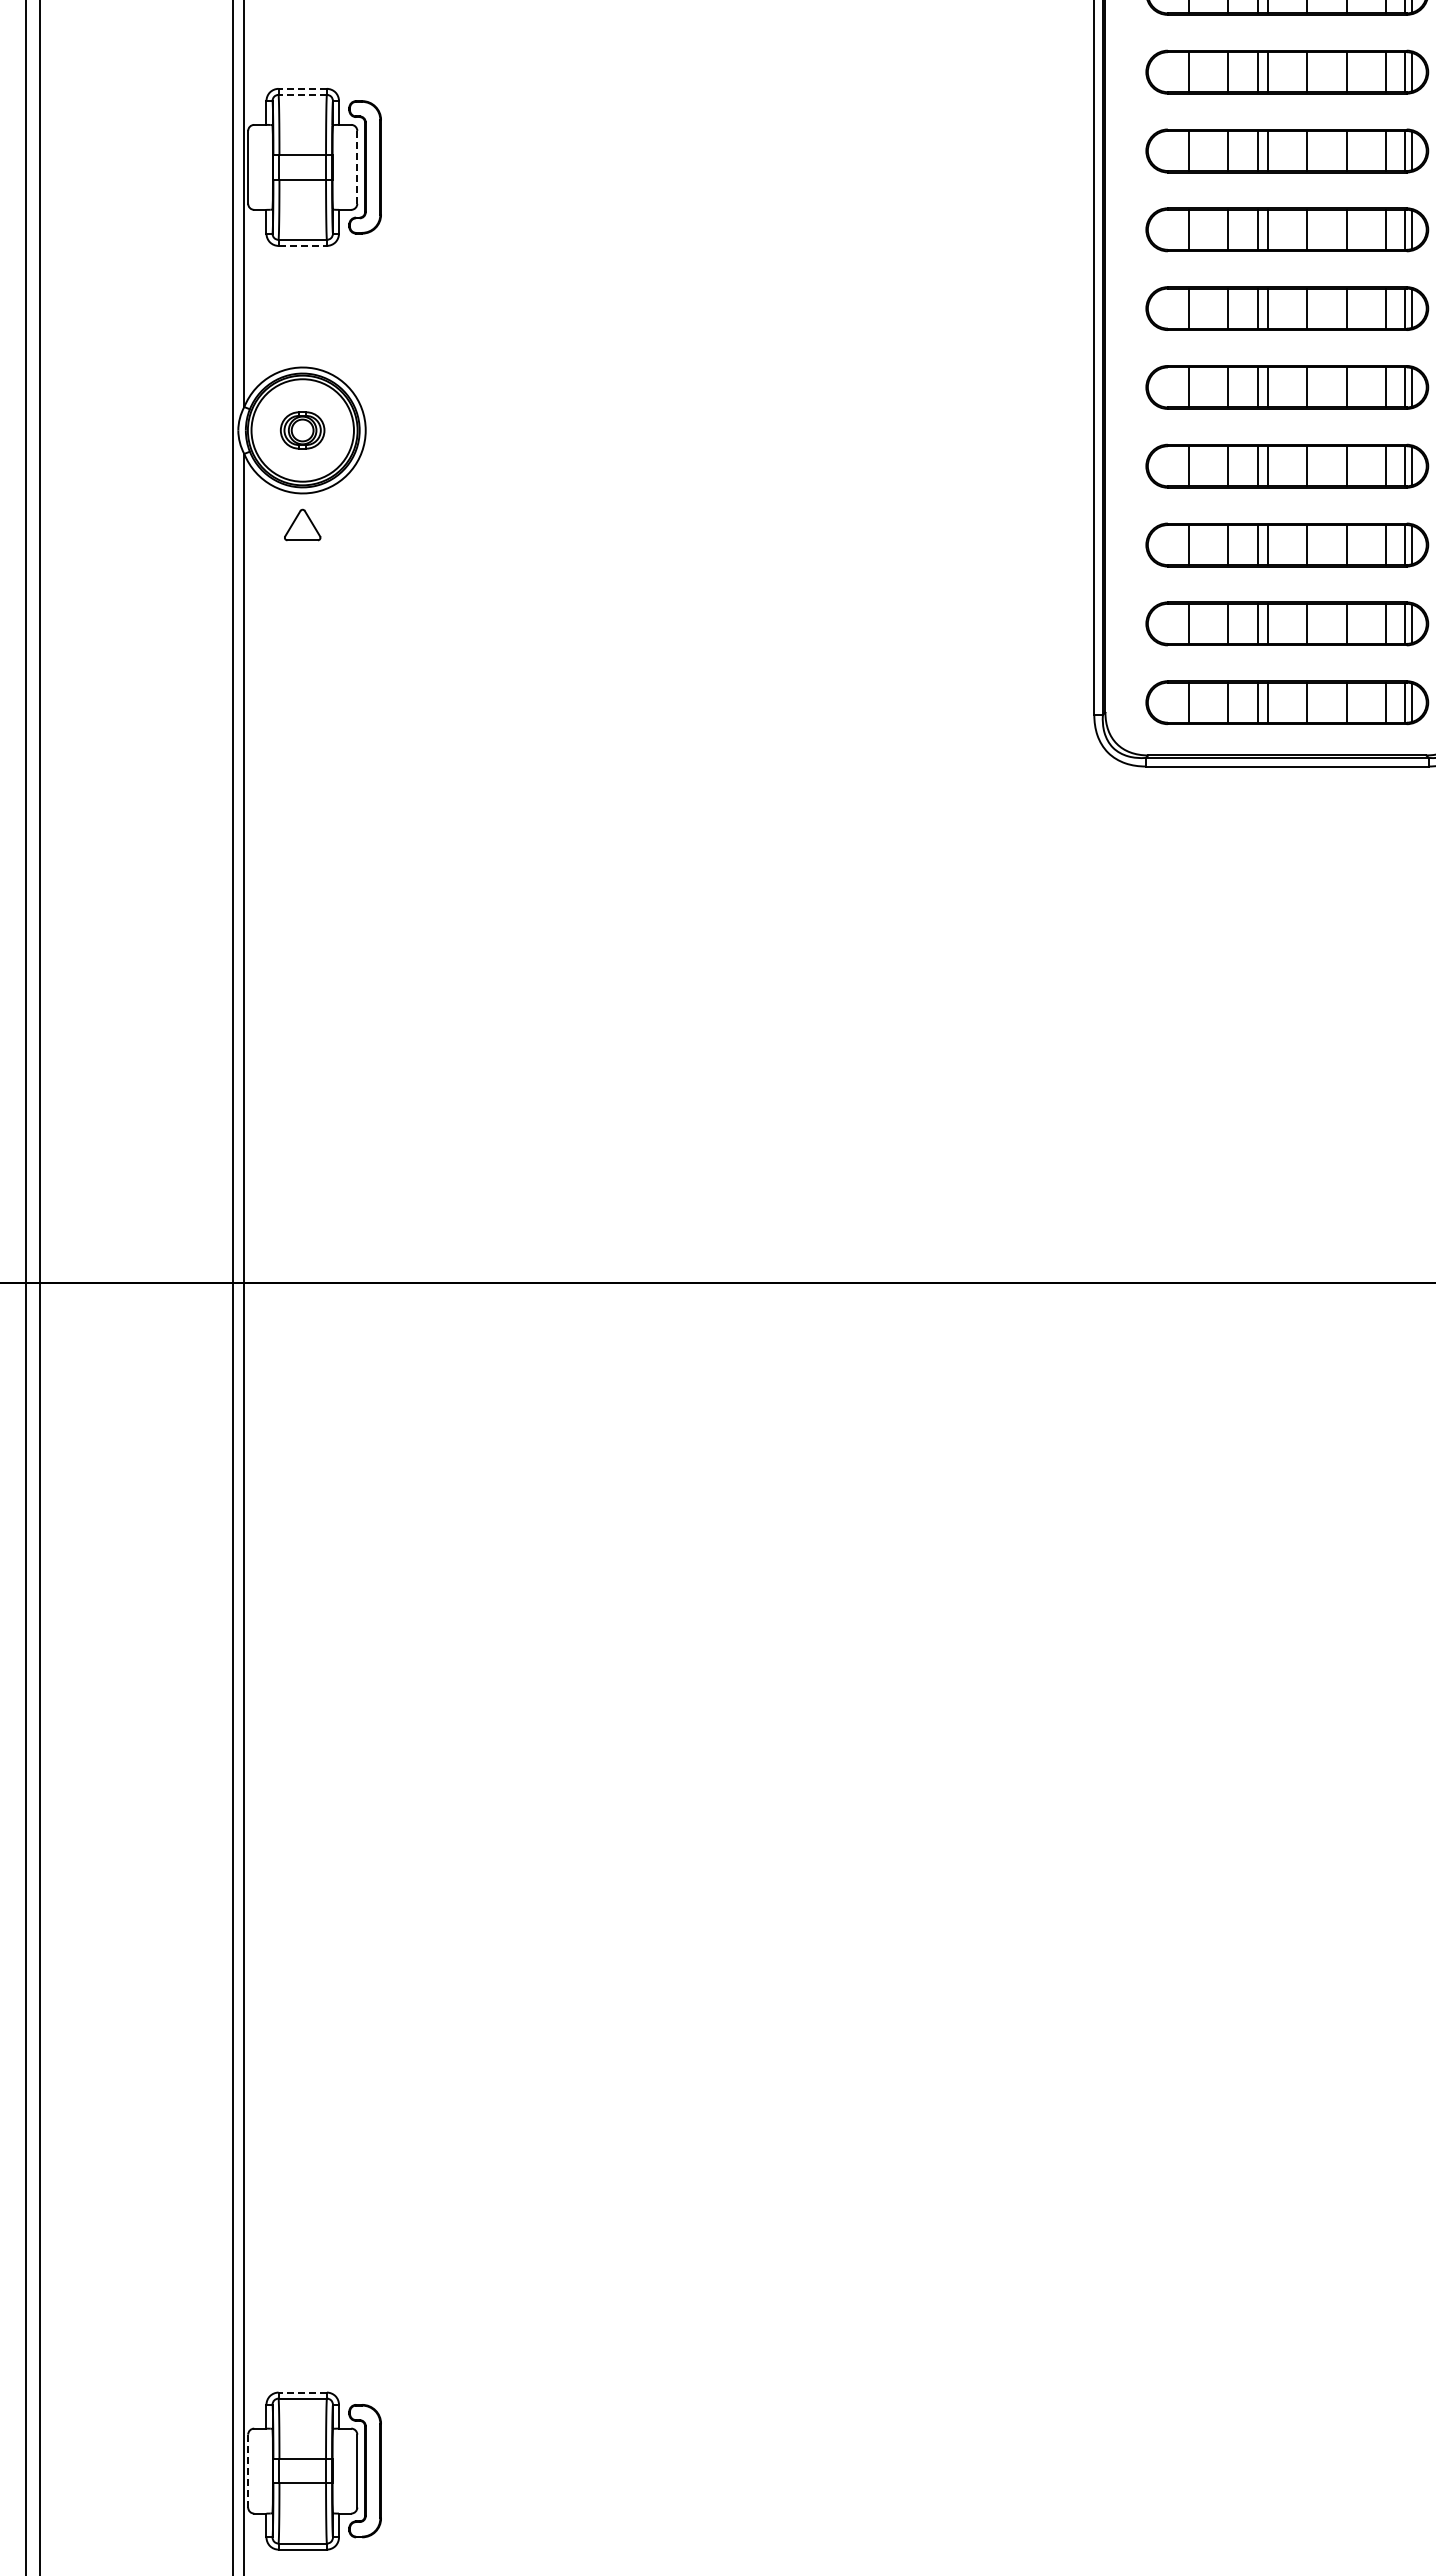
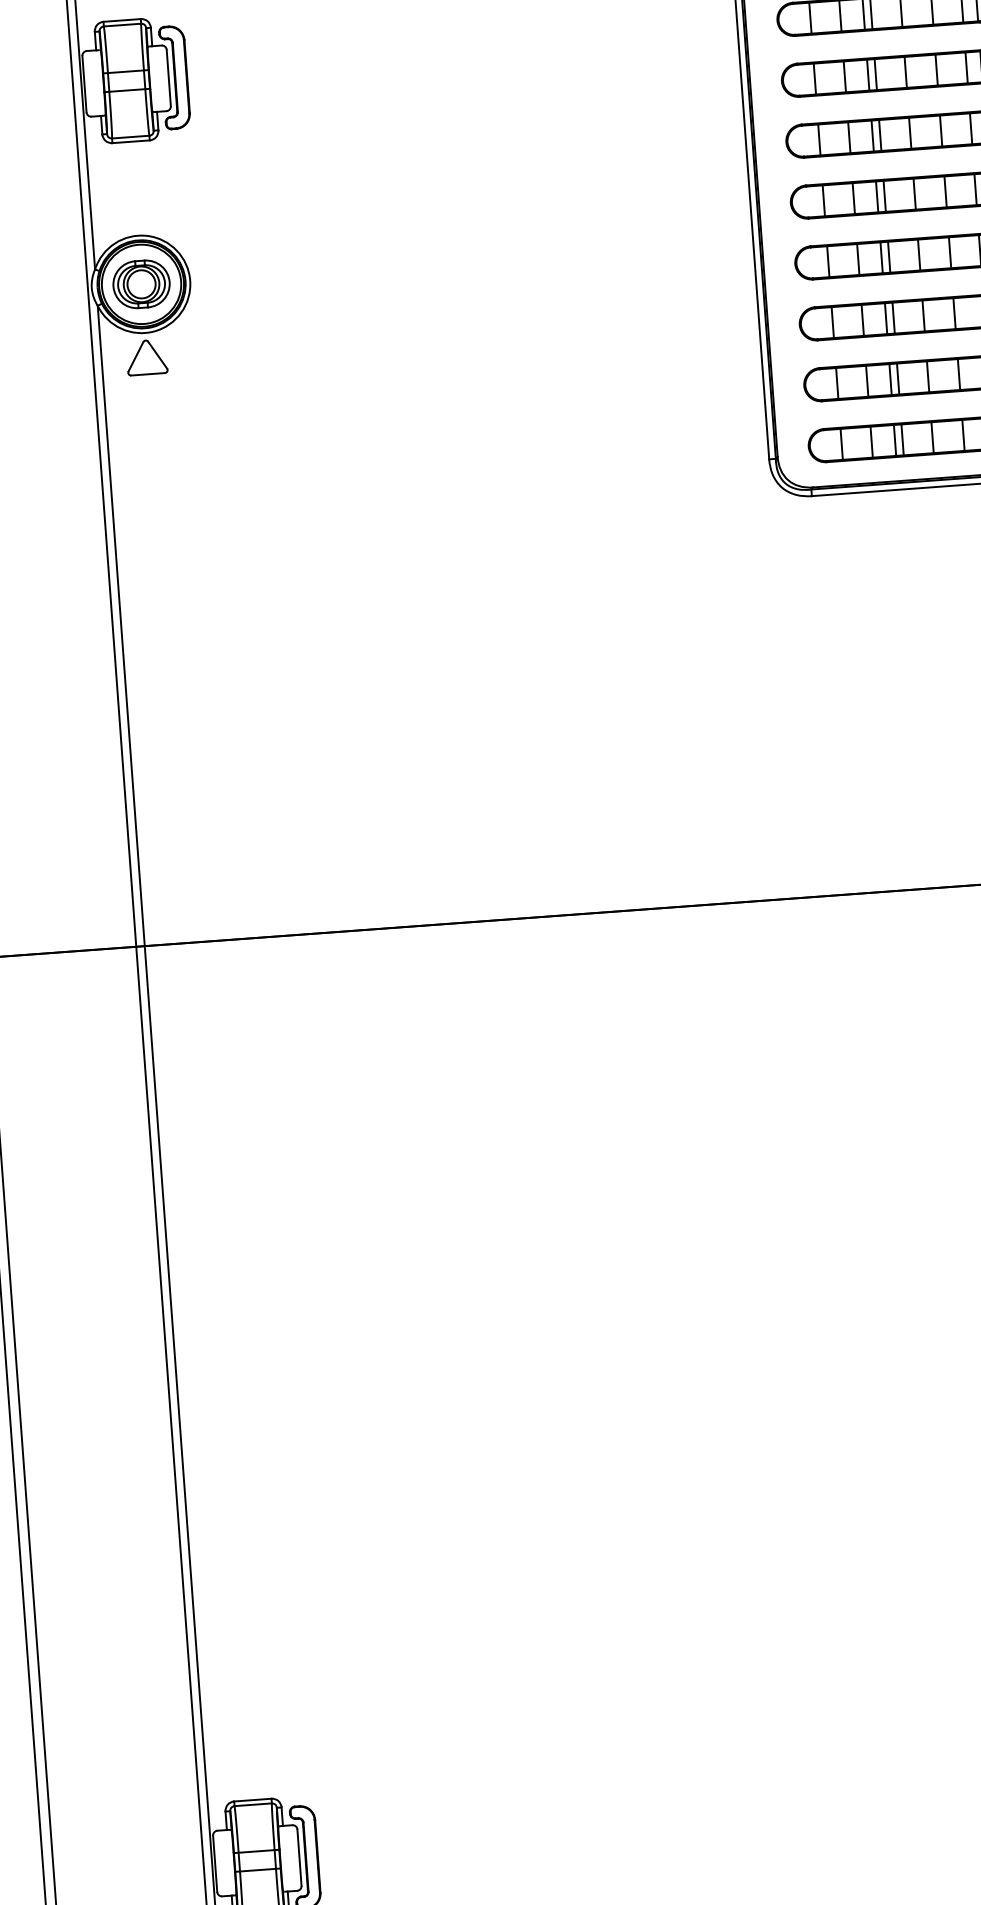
line: (302, 88) -> (121, 20), dashed -> solid
line: (302, 94) -> (122, 24), dashed -> solid
line: (357, 166) -> (168, 77), dashed -> solid
line: (303, 245) -> (131, 141), dashed -> solid
part: (302, 430) -> (141, 284), size x1.67
part: (302, 524) -> (146, 357), size x1.43
line: (302, 2392) -> (252, 1800), dashed -> solid
line: (248, 2470) -> (215, 1863), dashed -> solid

